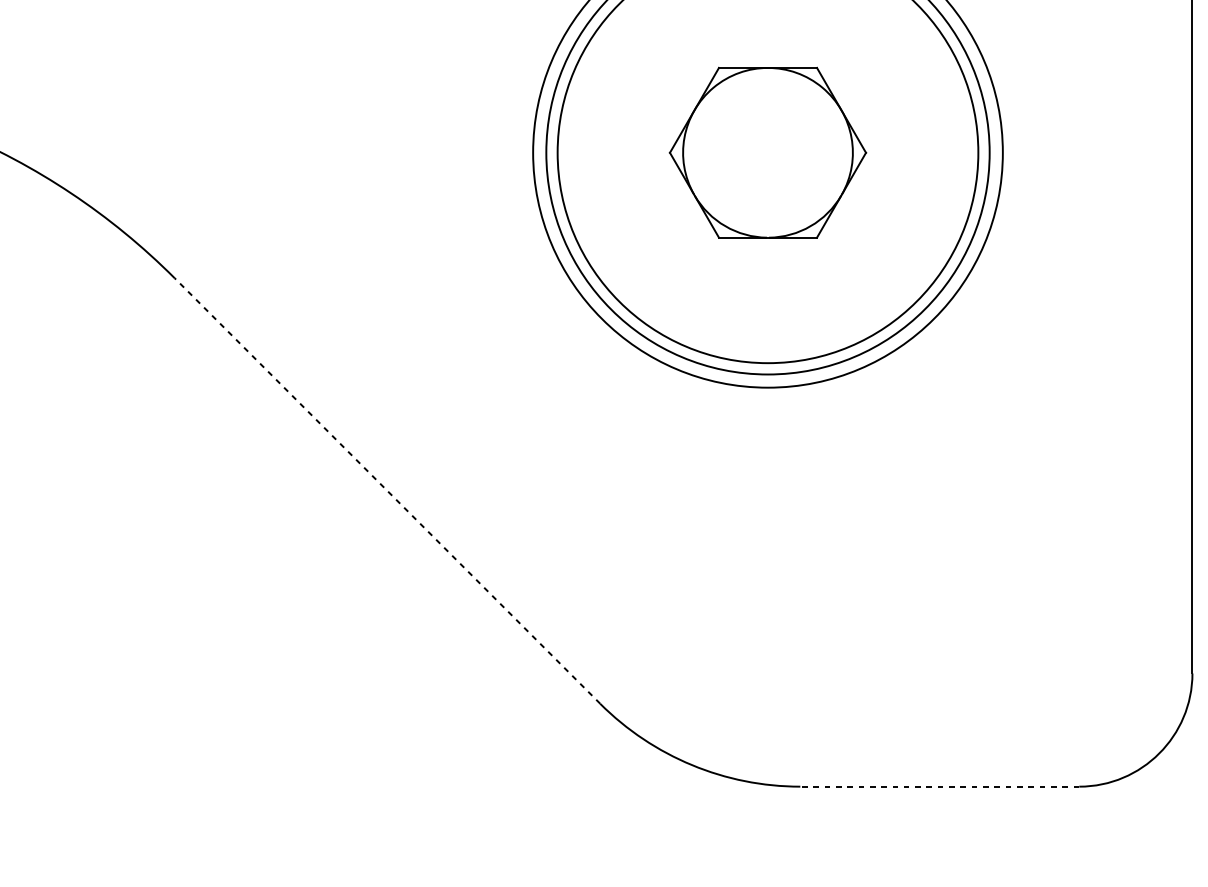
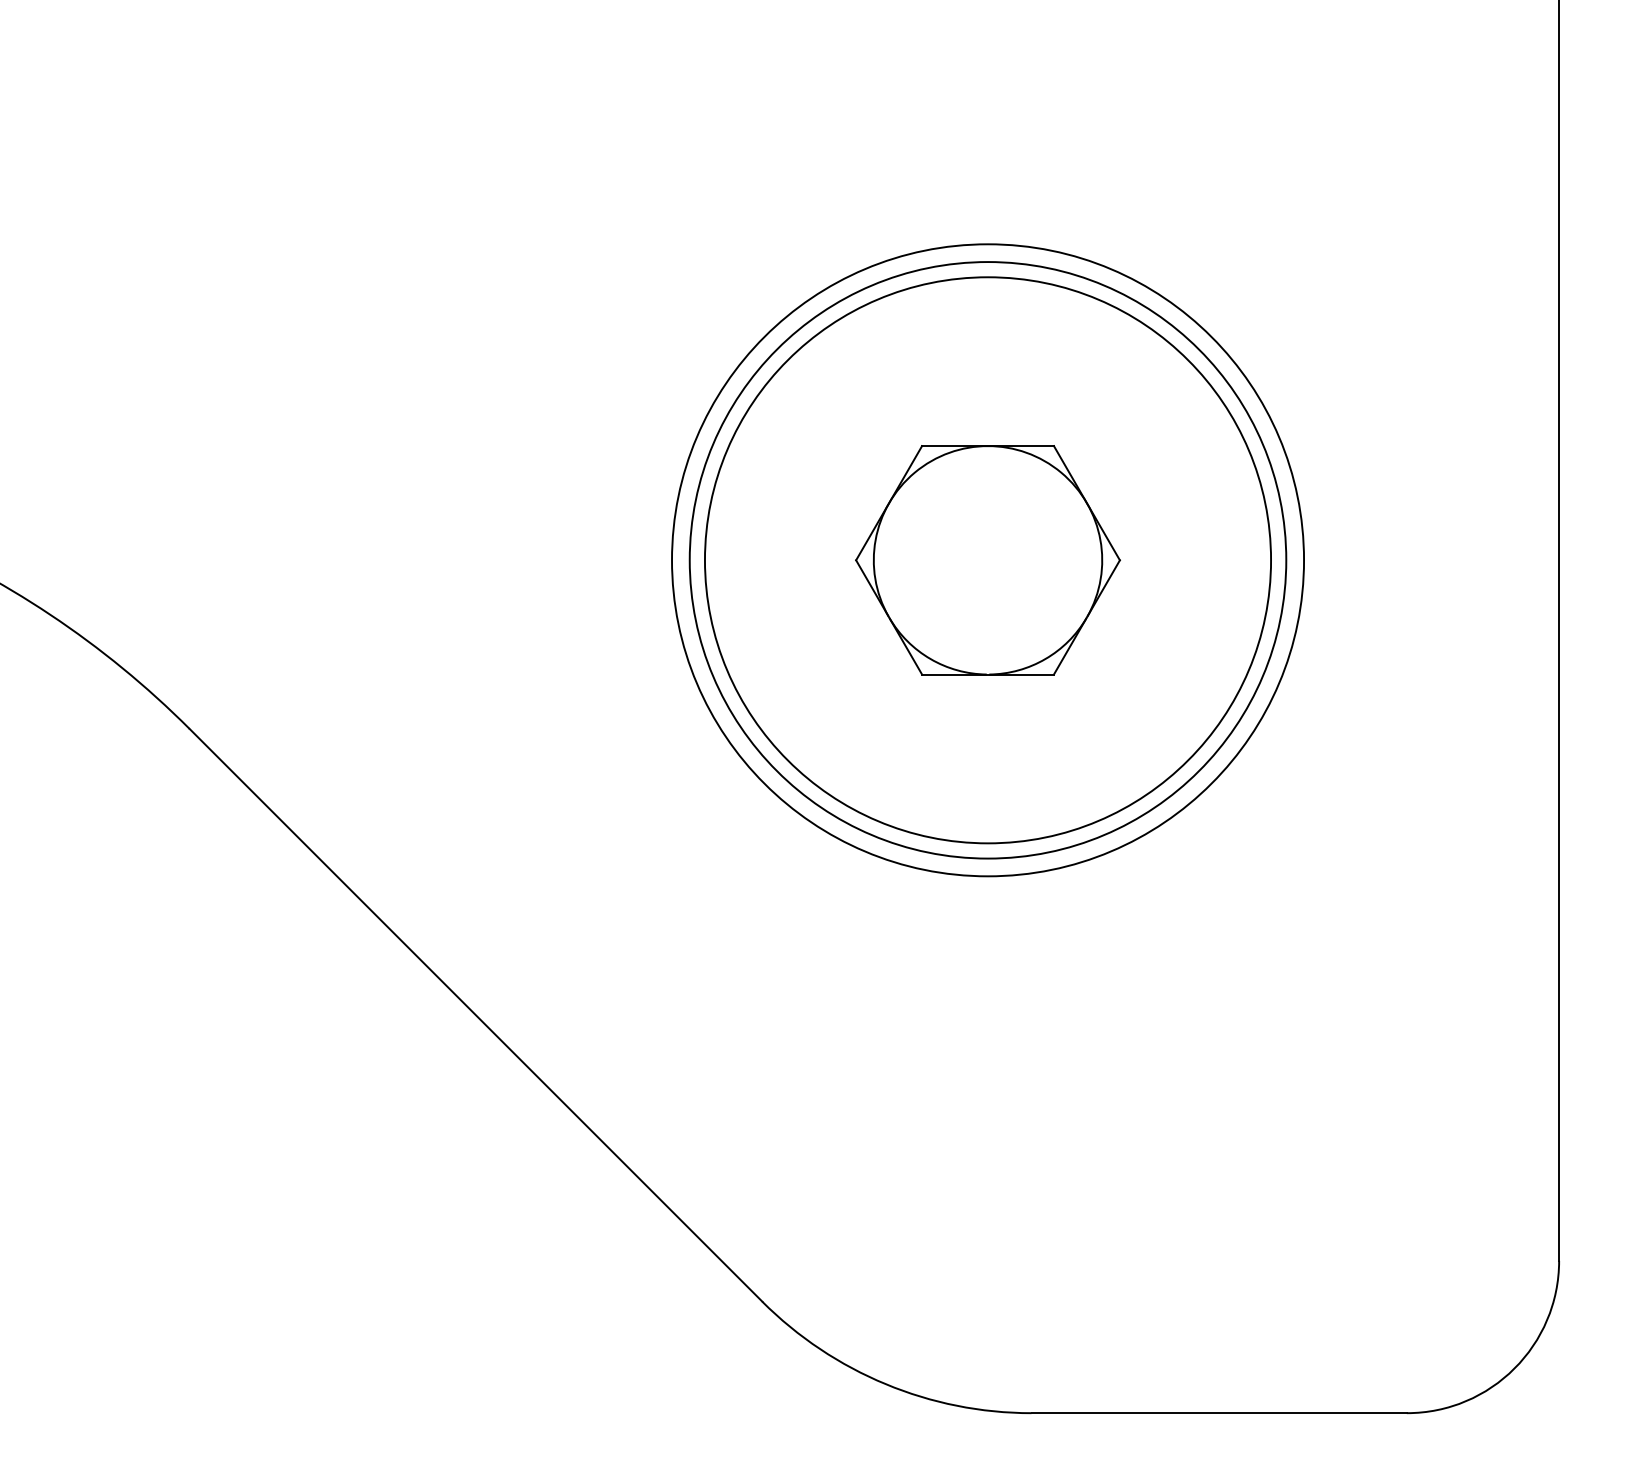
line: (387, 491) -> (475, 1015), dashed -> solid
line: (940, 786) -> (1219, 1413), dashed -> solid

